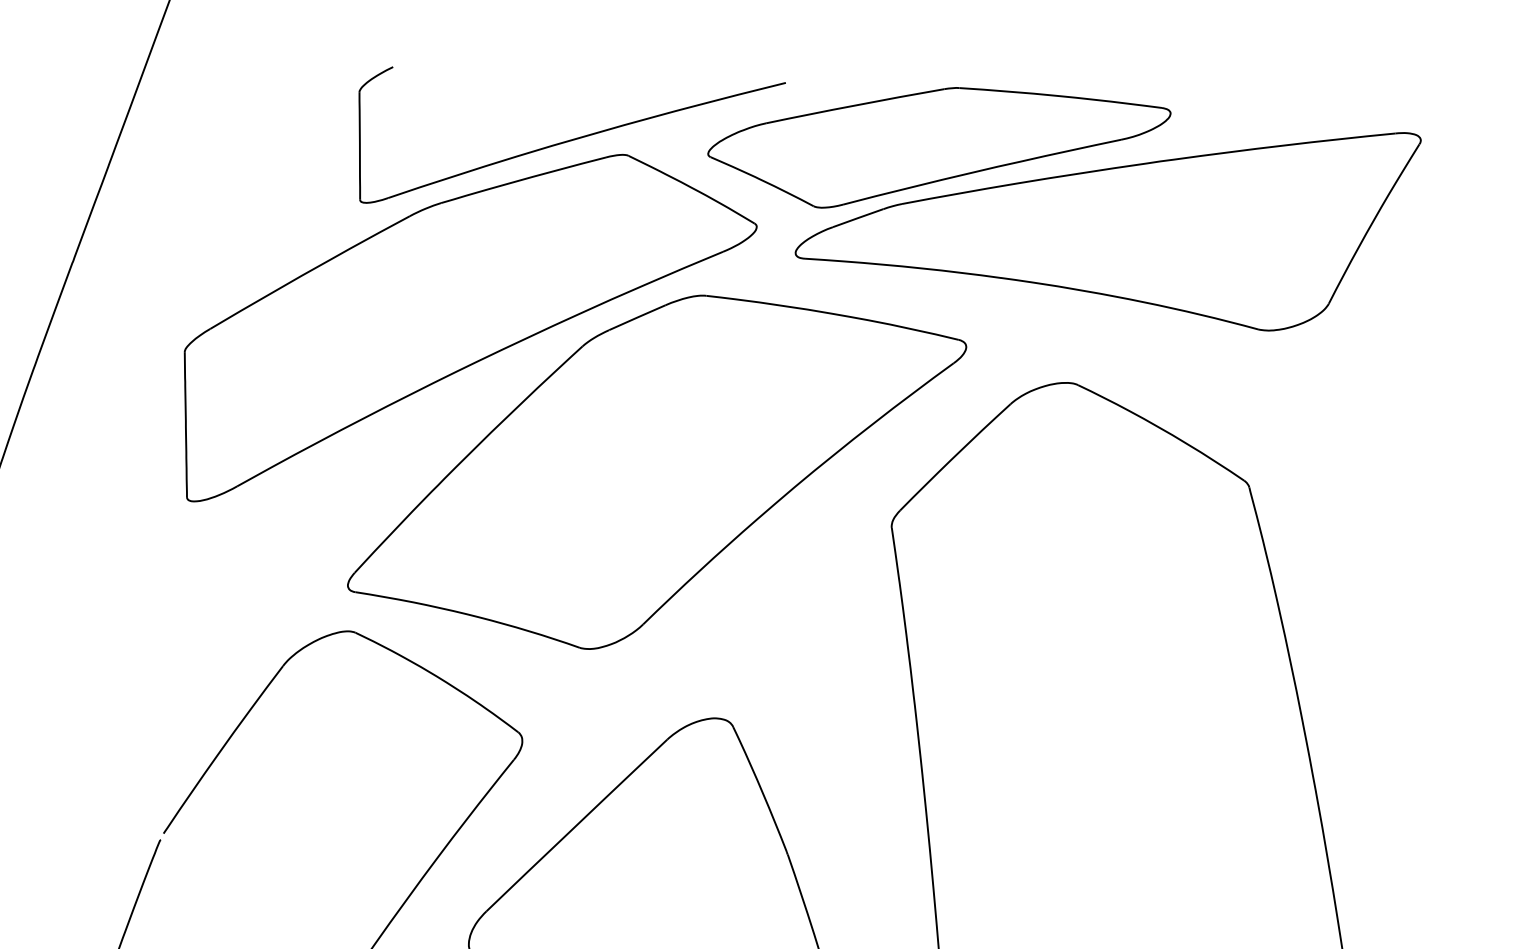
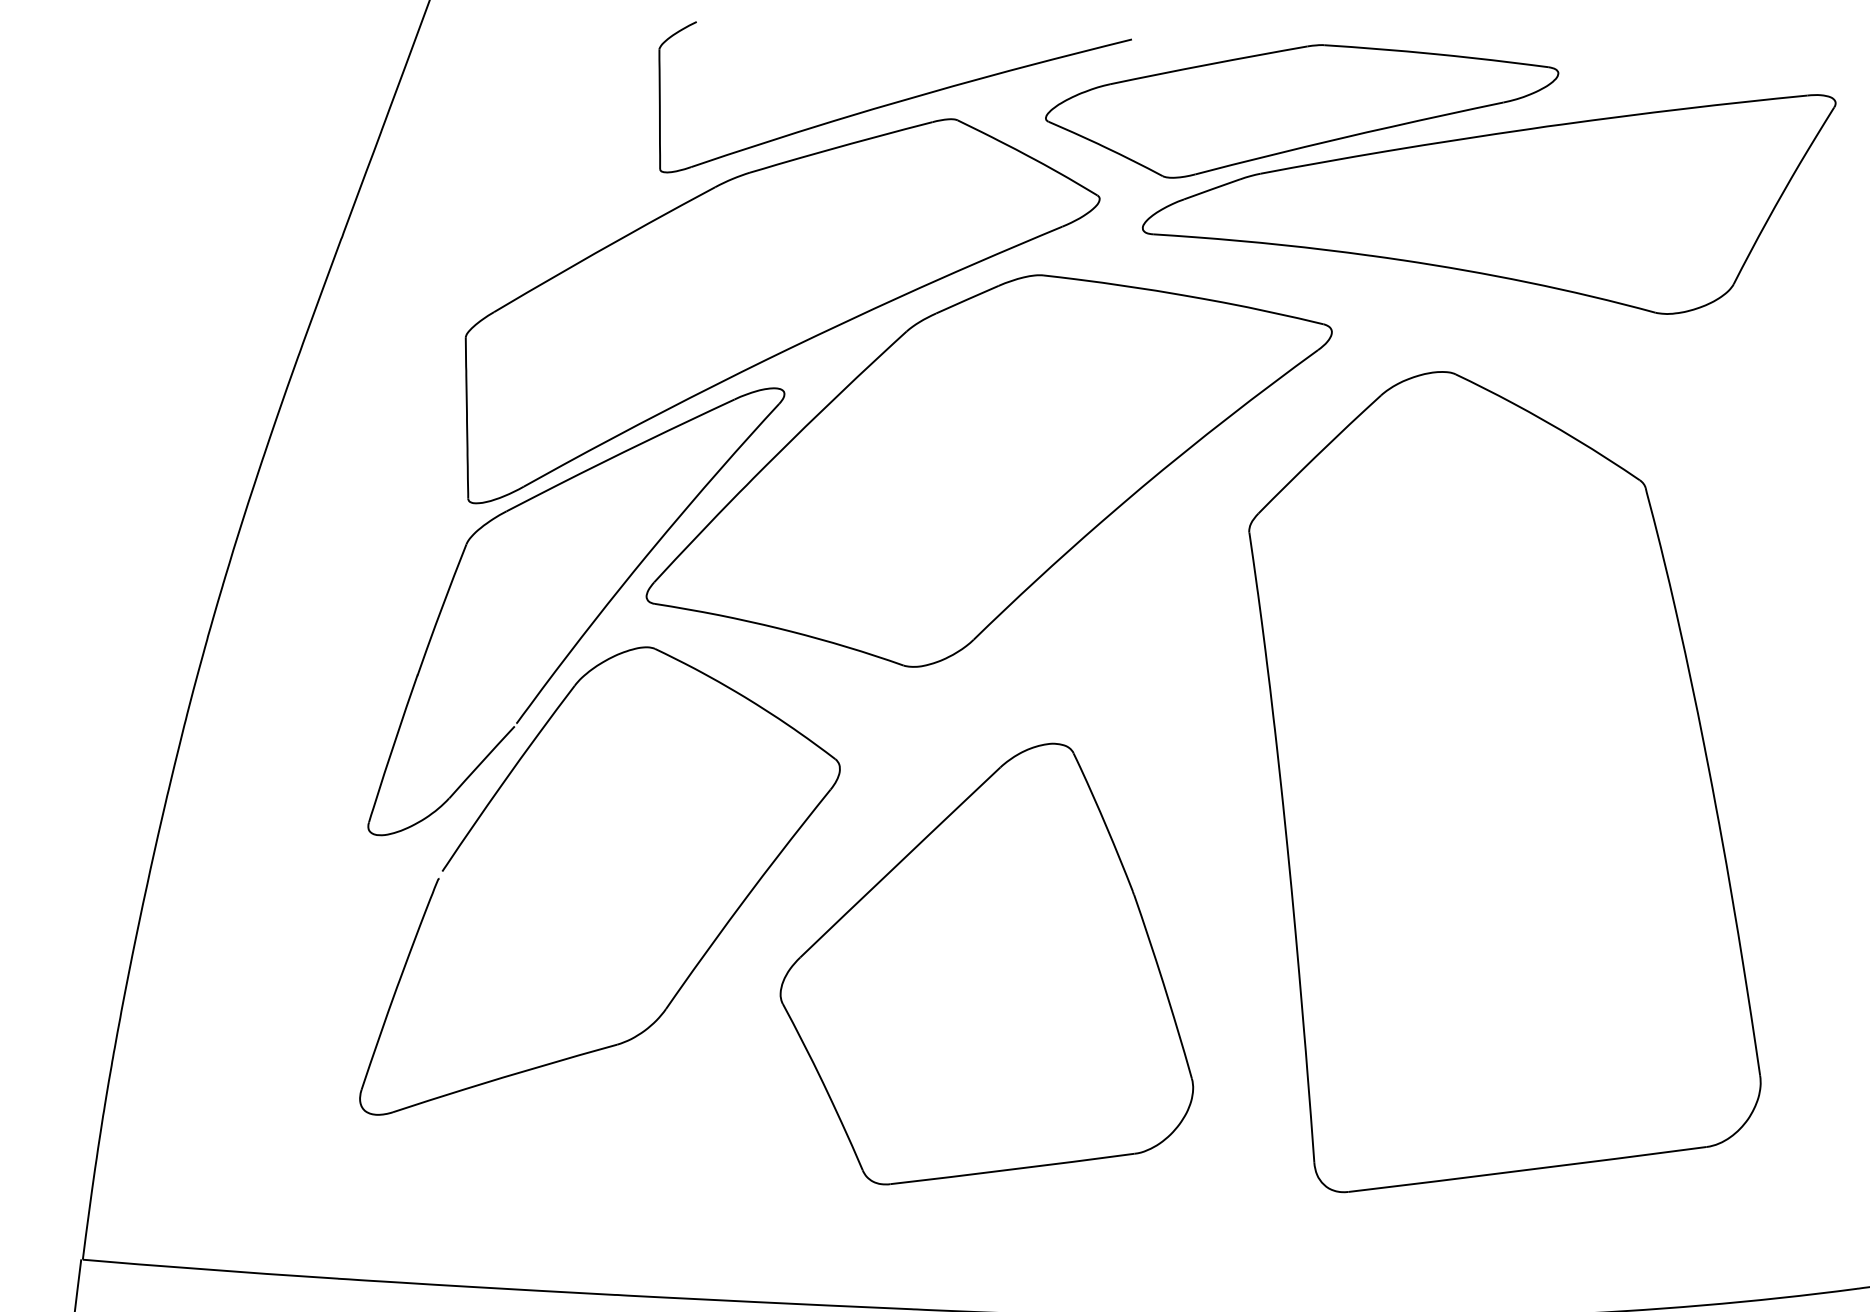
part: (299, 608) -> (592, 621), added

